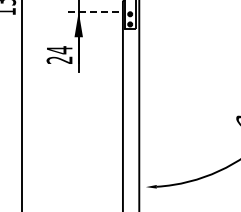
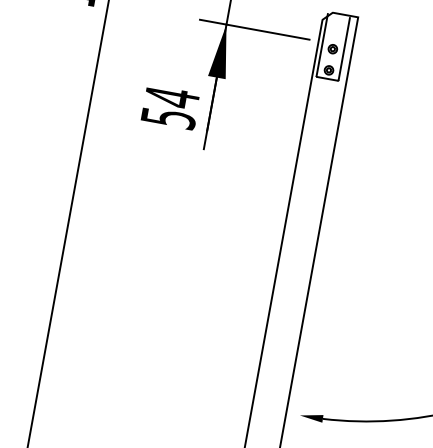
line: (91, 11) -> (253, 28), dashed -> solid
text: (59, 59) -> (168, 116), 24 -> 54

